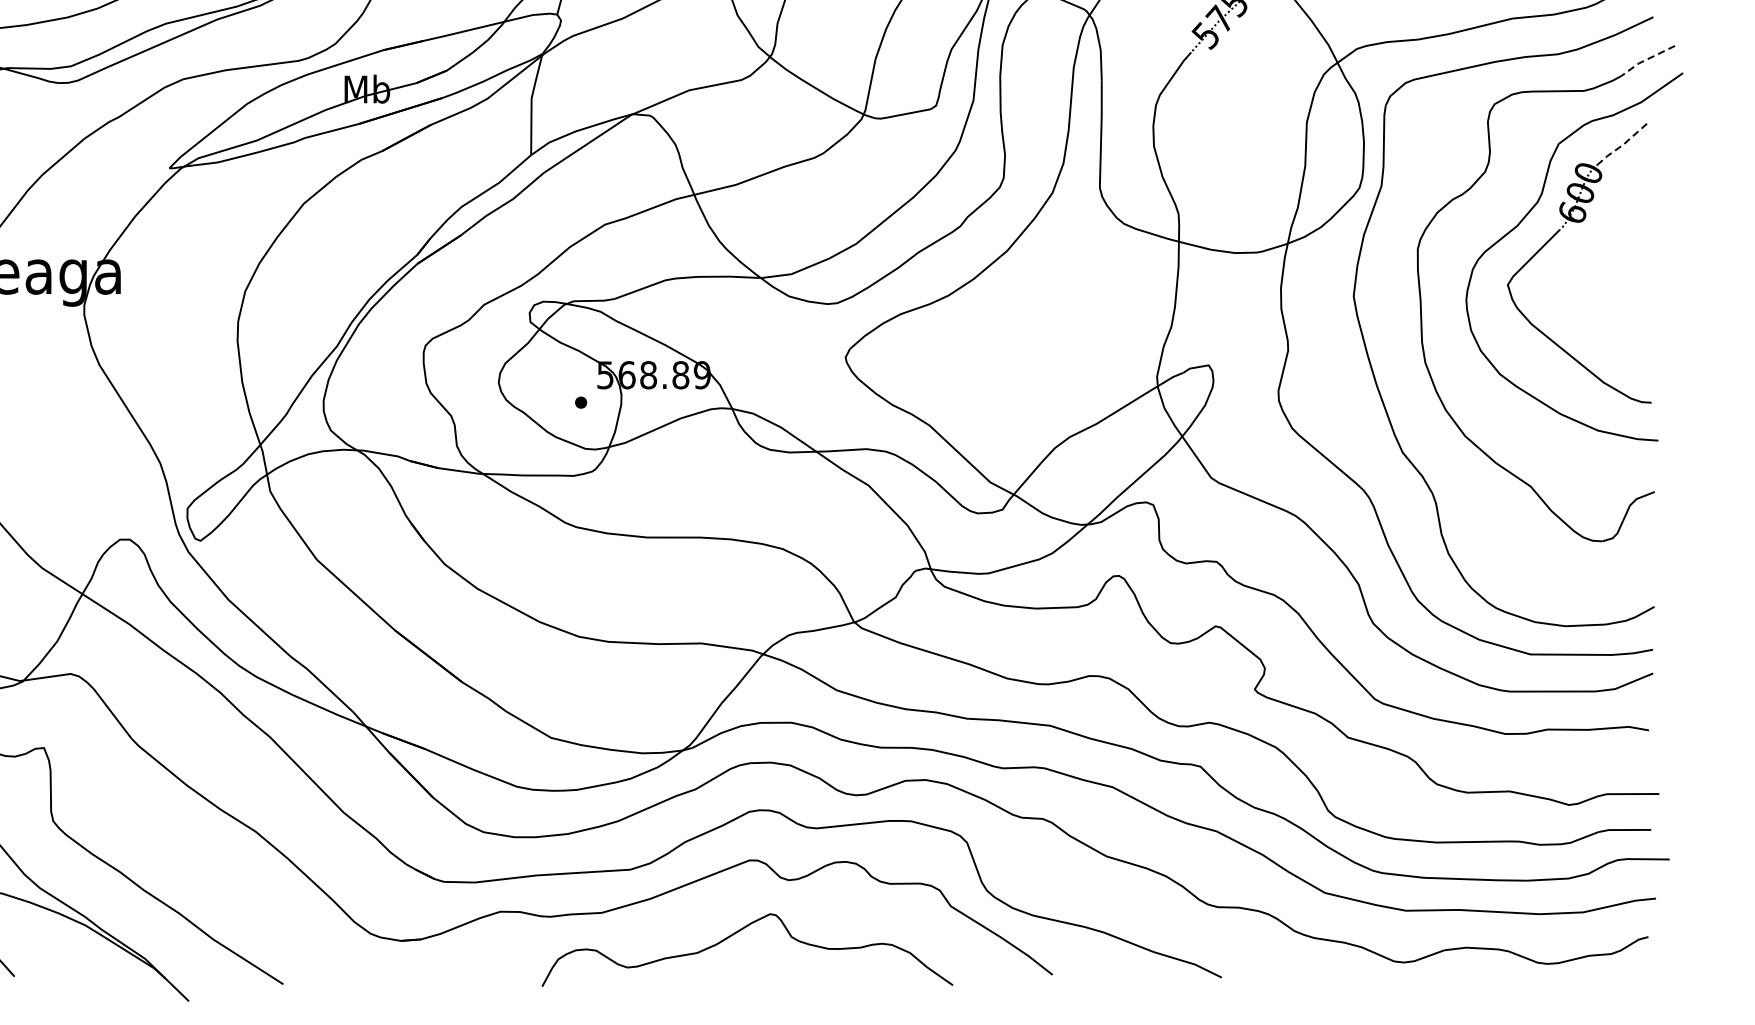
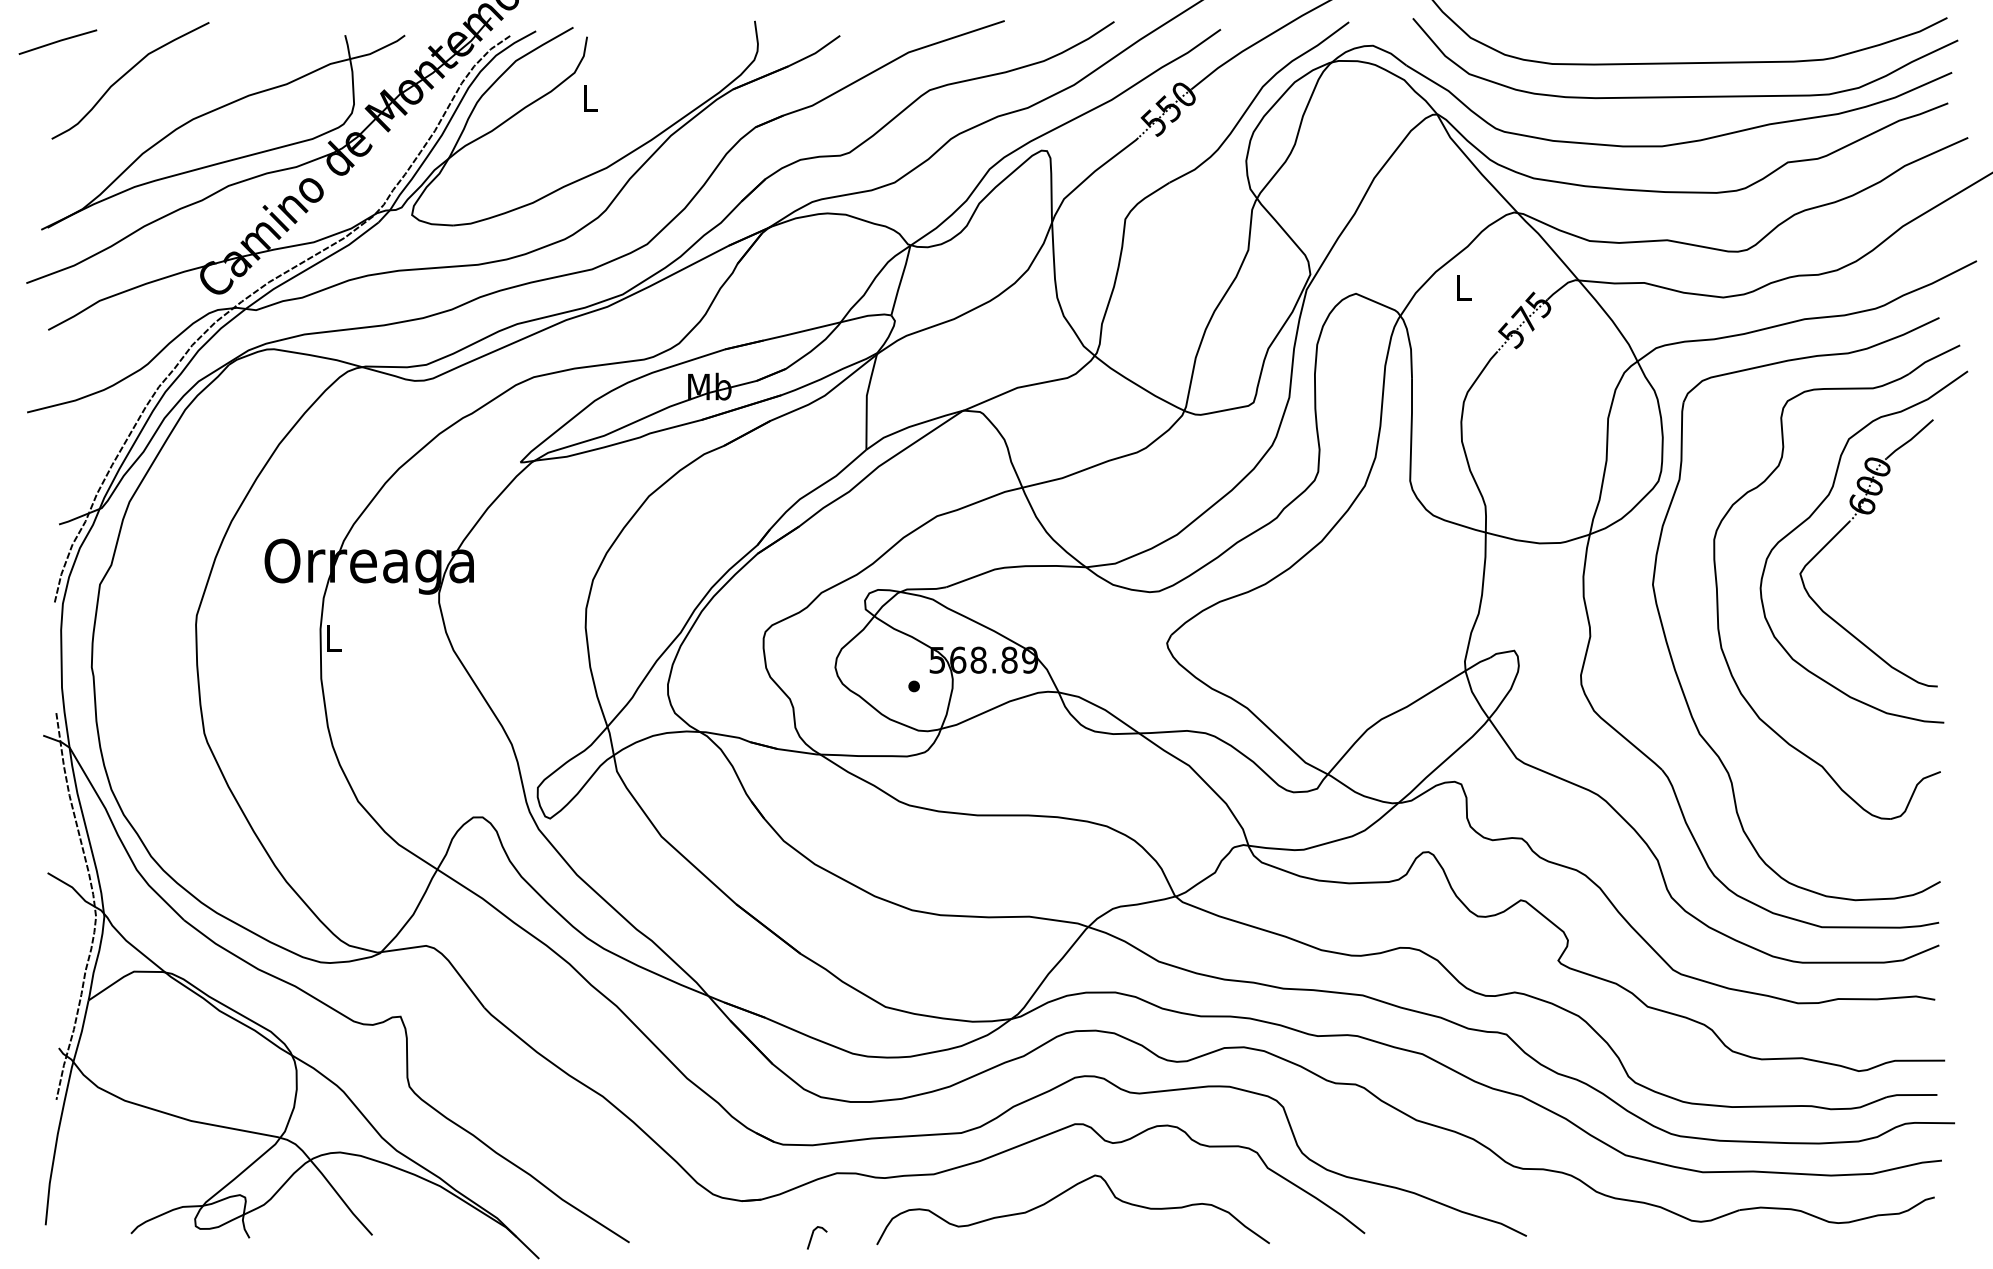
line: (1647, 59) -> (1933, 358), dashed -> solid
line: (1623, 144) -> (1910, 439), dashed -> solid
line: (475, 975) -> (813, 1234), added

